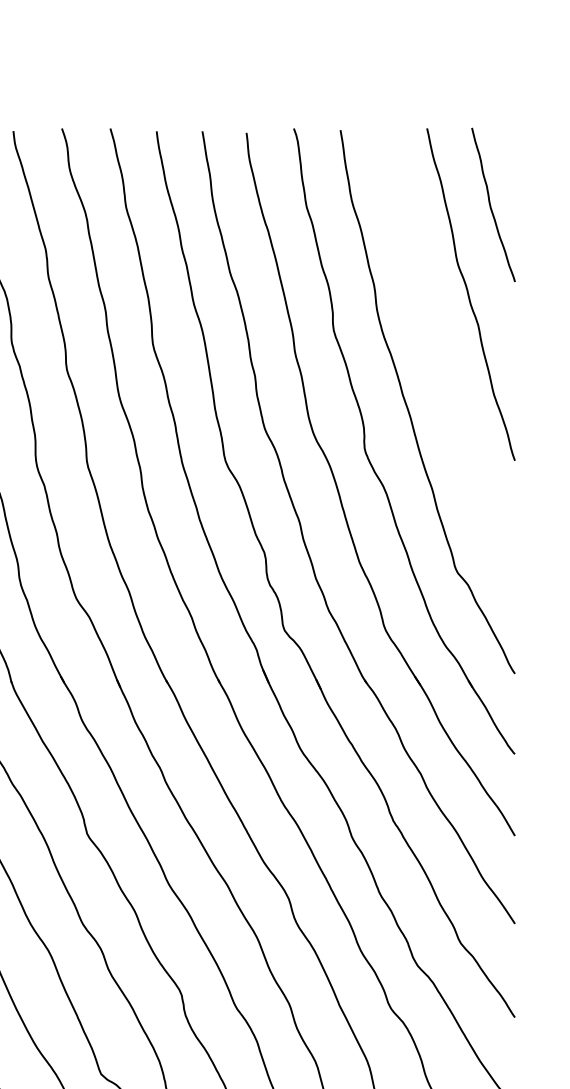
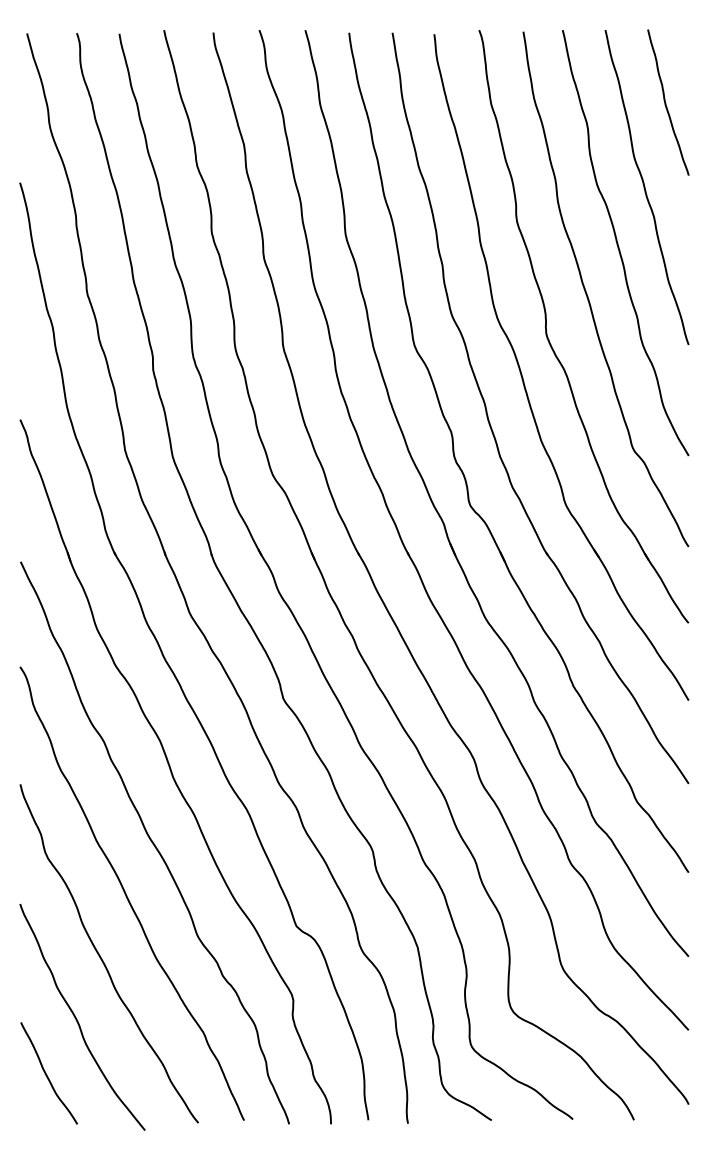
curve: (441, 356) -> (619, 246), added

